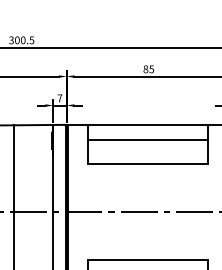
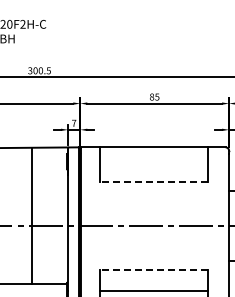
line: (147, 140) -> (153, 161), removed
line: (147, 163) -> (153, 182), solid -> dashed
line: (147, 259) -> (153, 269), solid -> dashed

